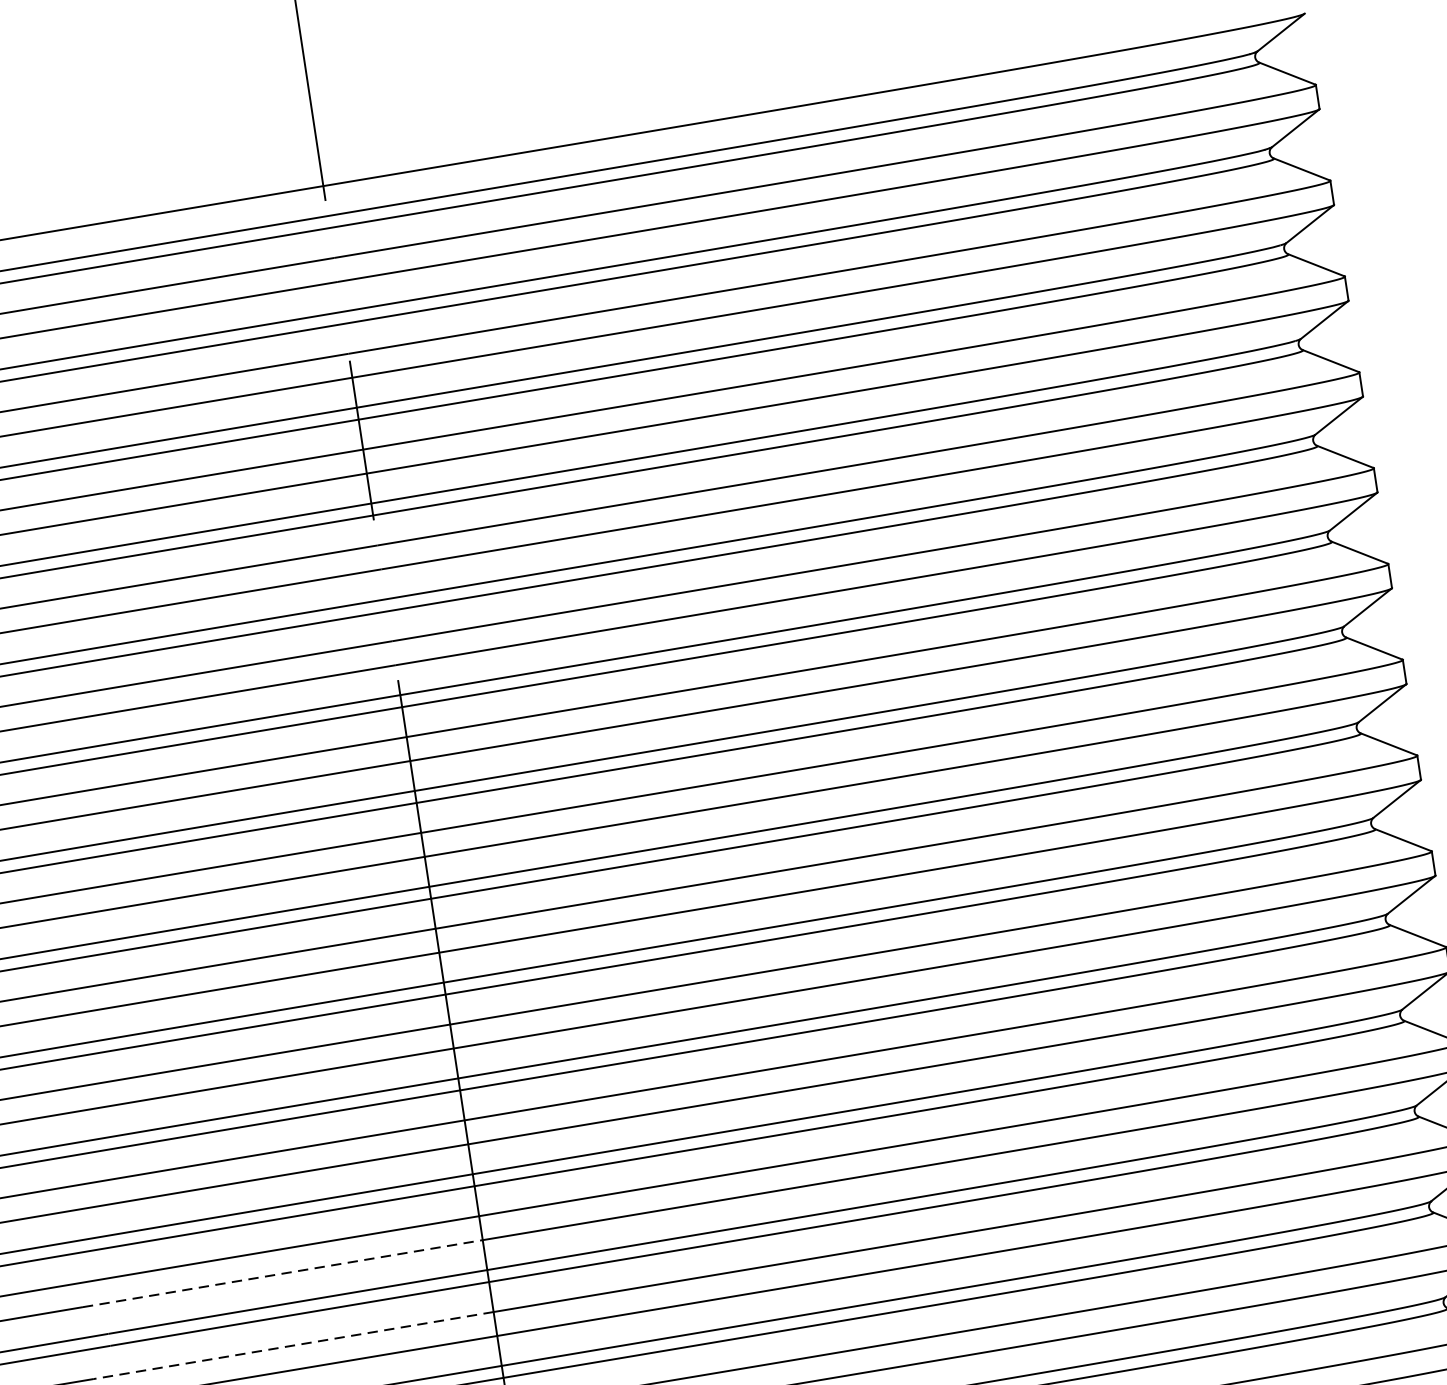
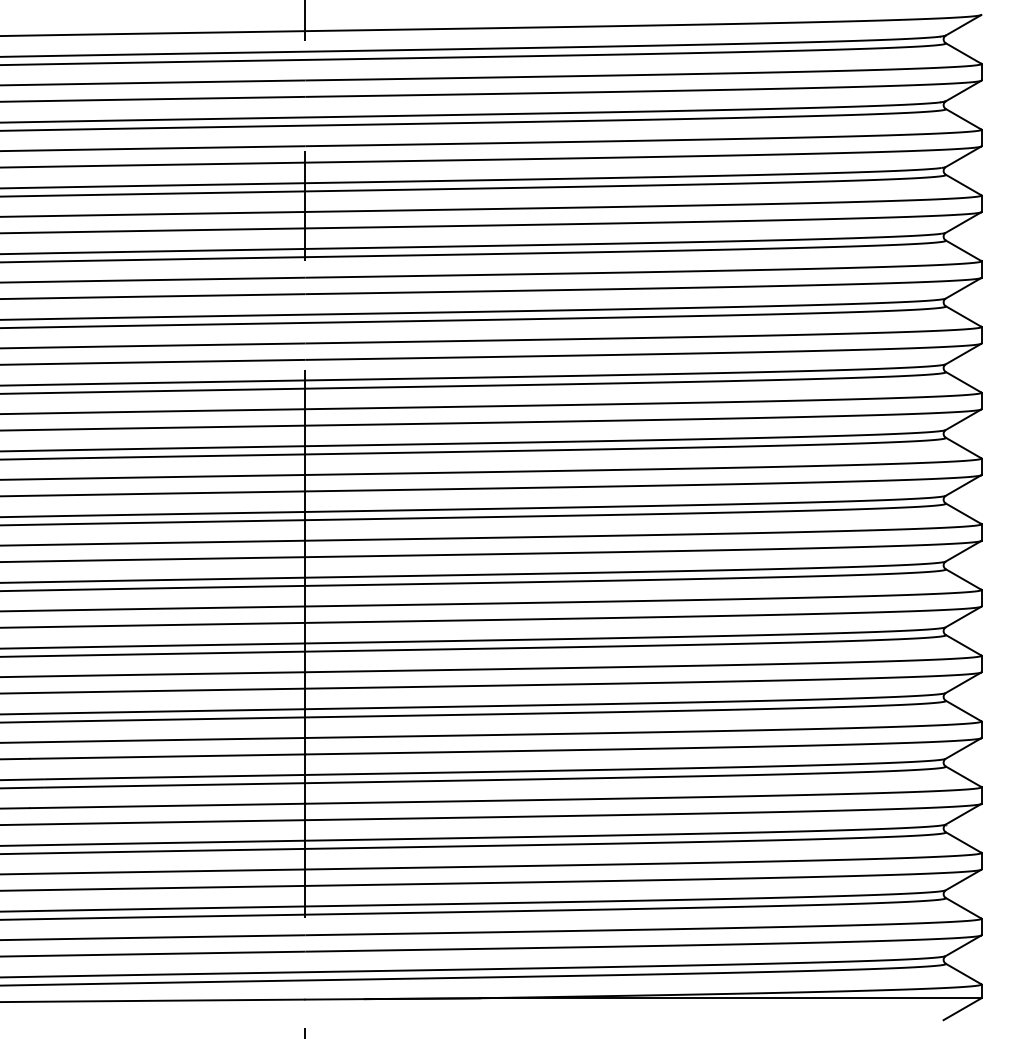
line: (282, 1273) -> (167, 756), dashed -> solid
line: (292, 1344) -> (167, 805), dashed -> solid

